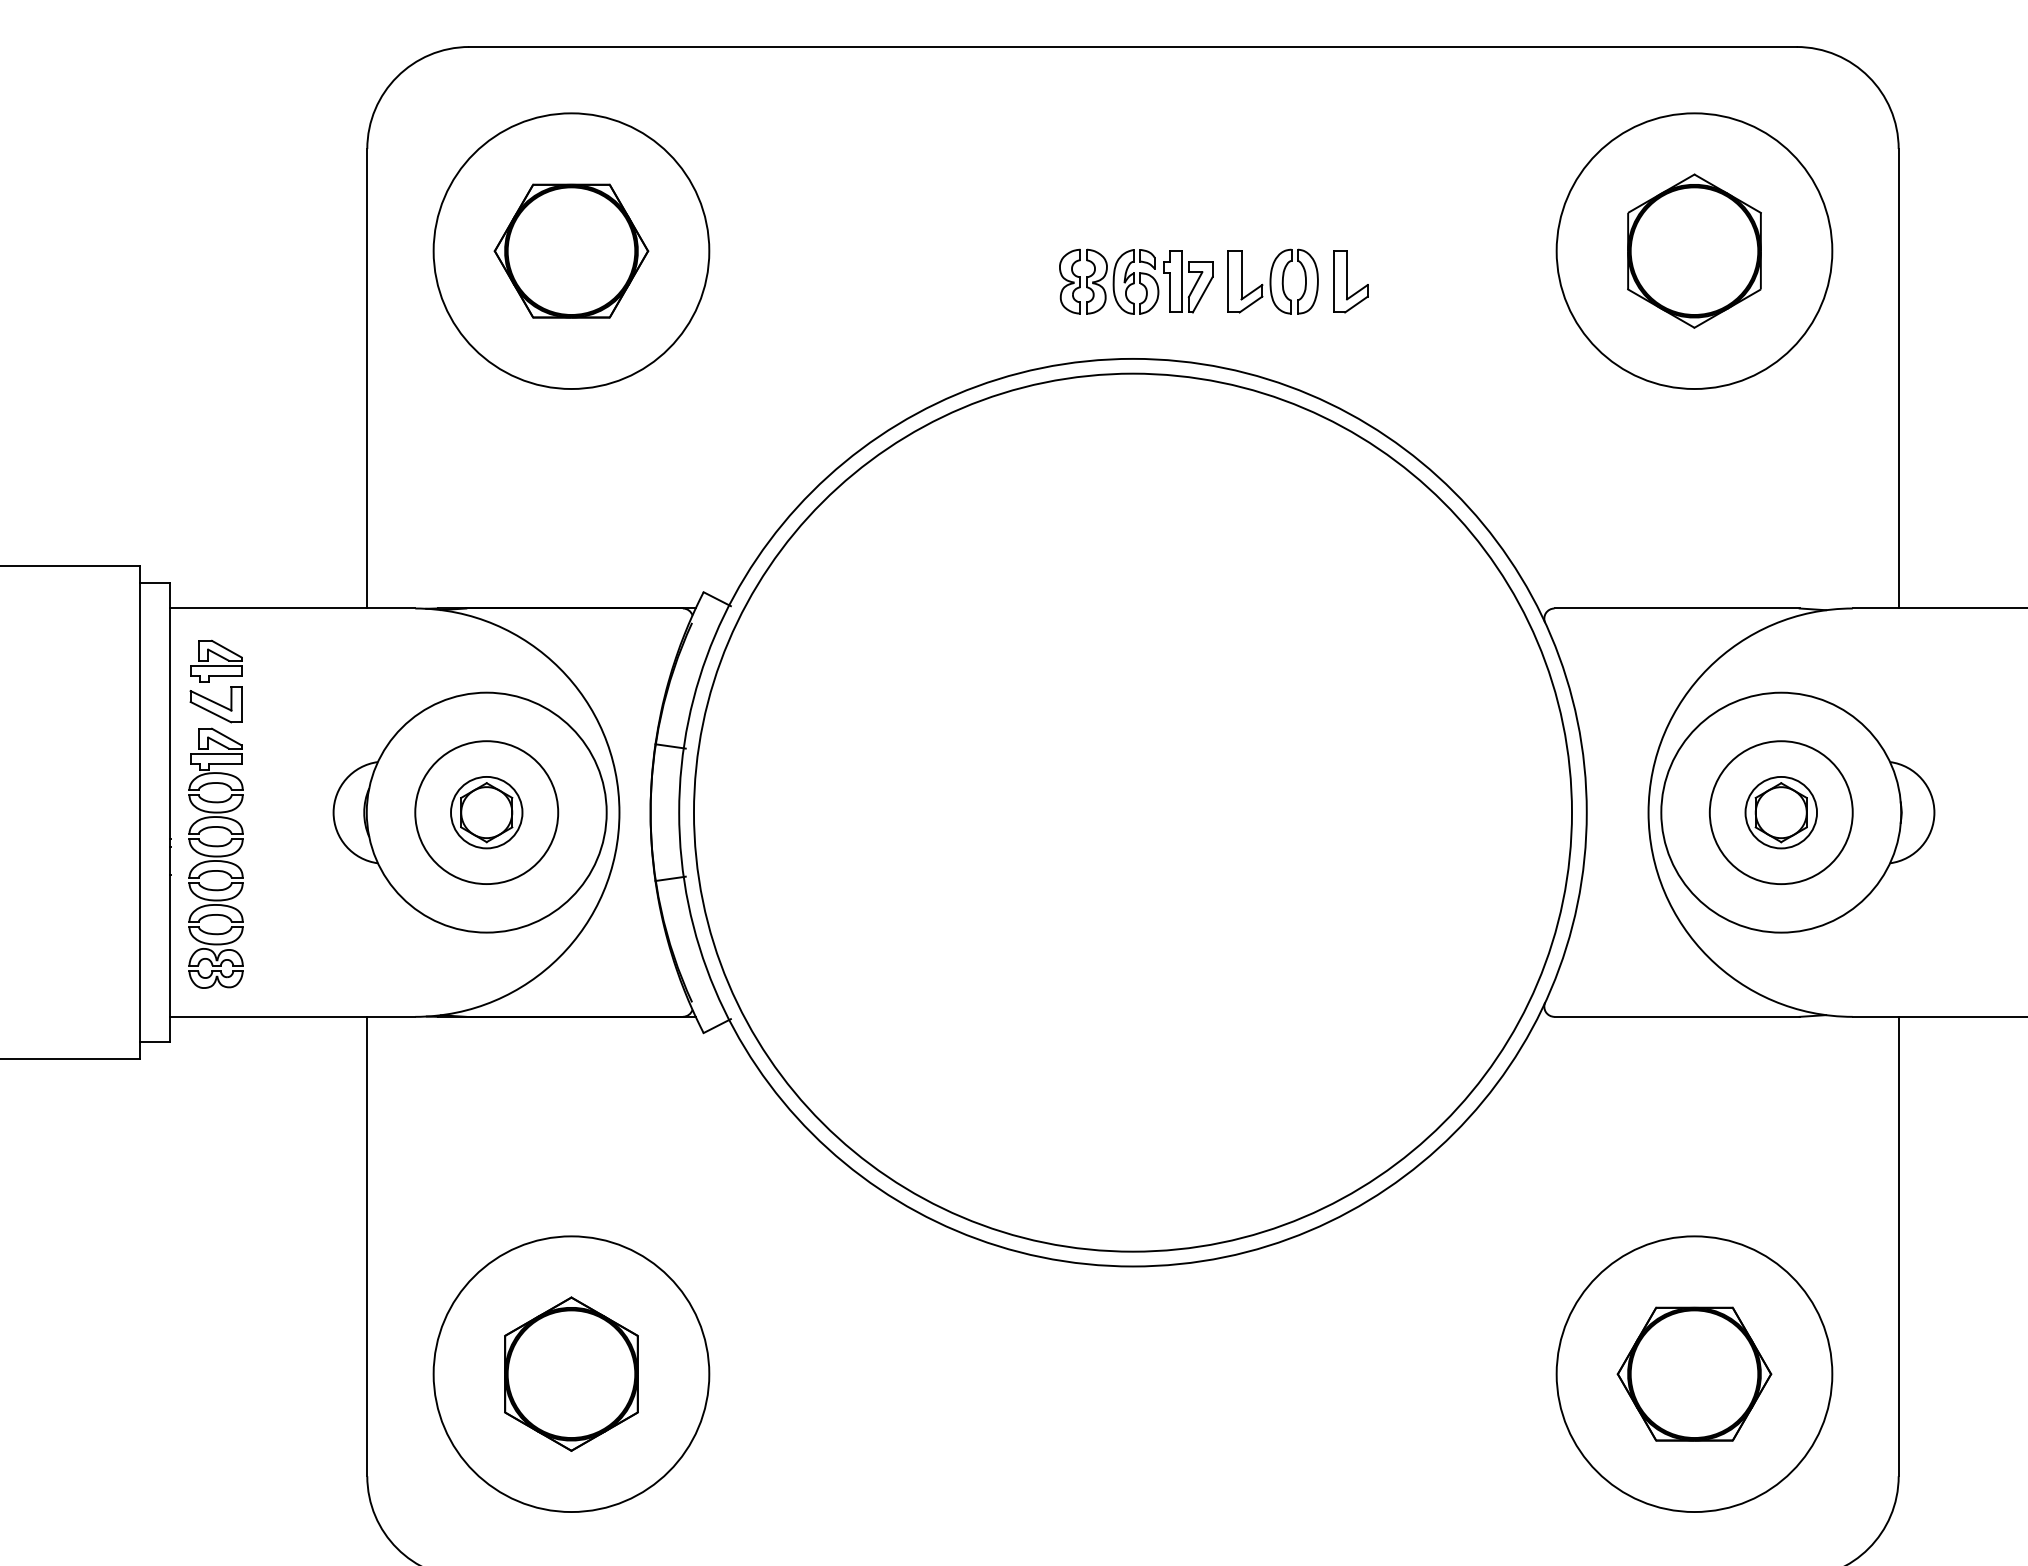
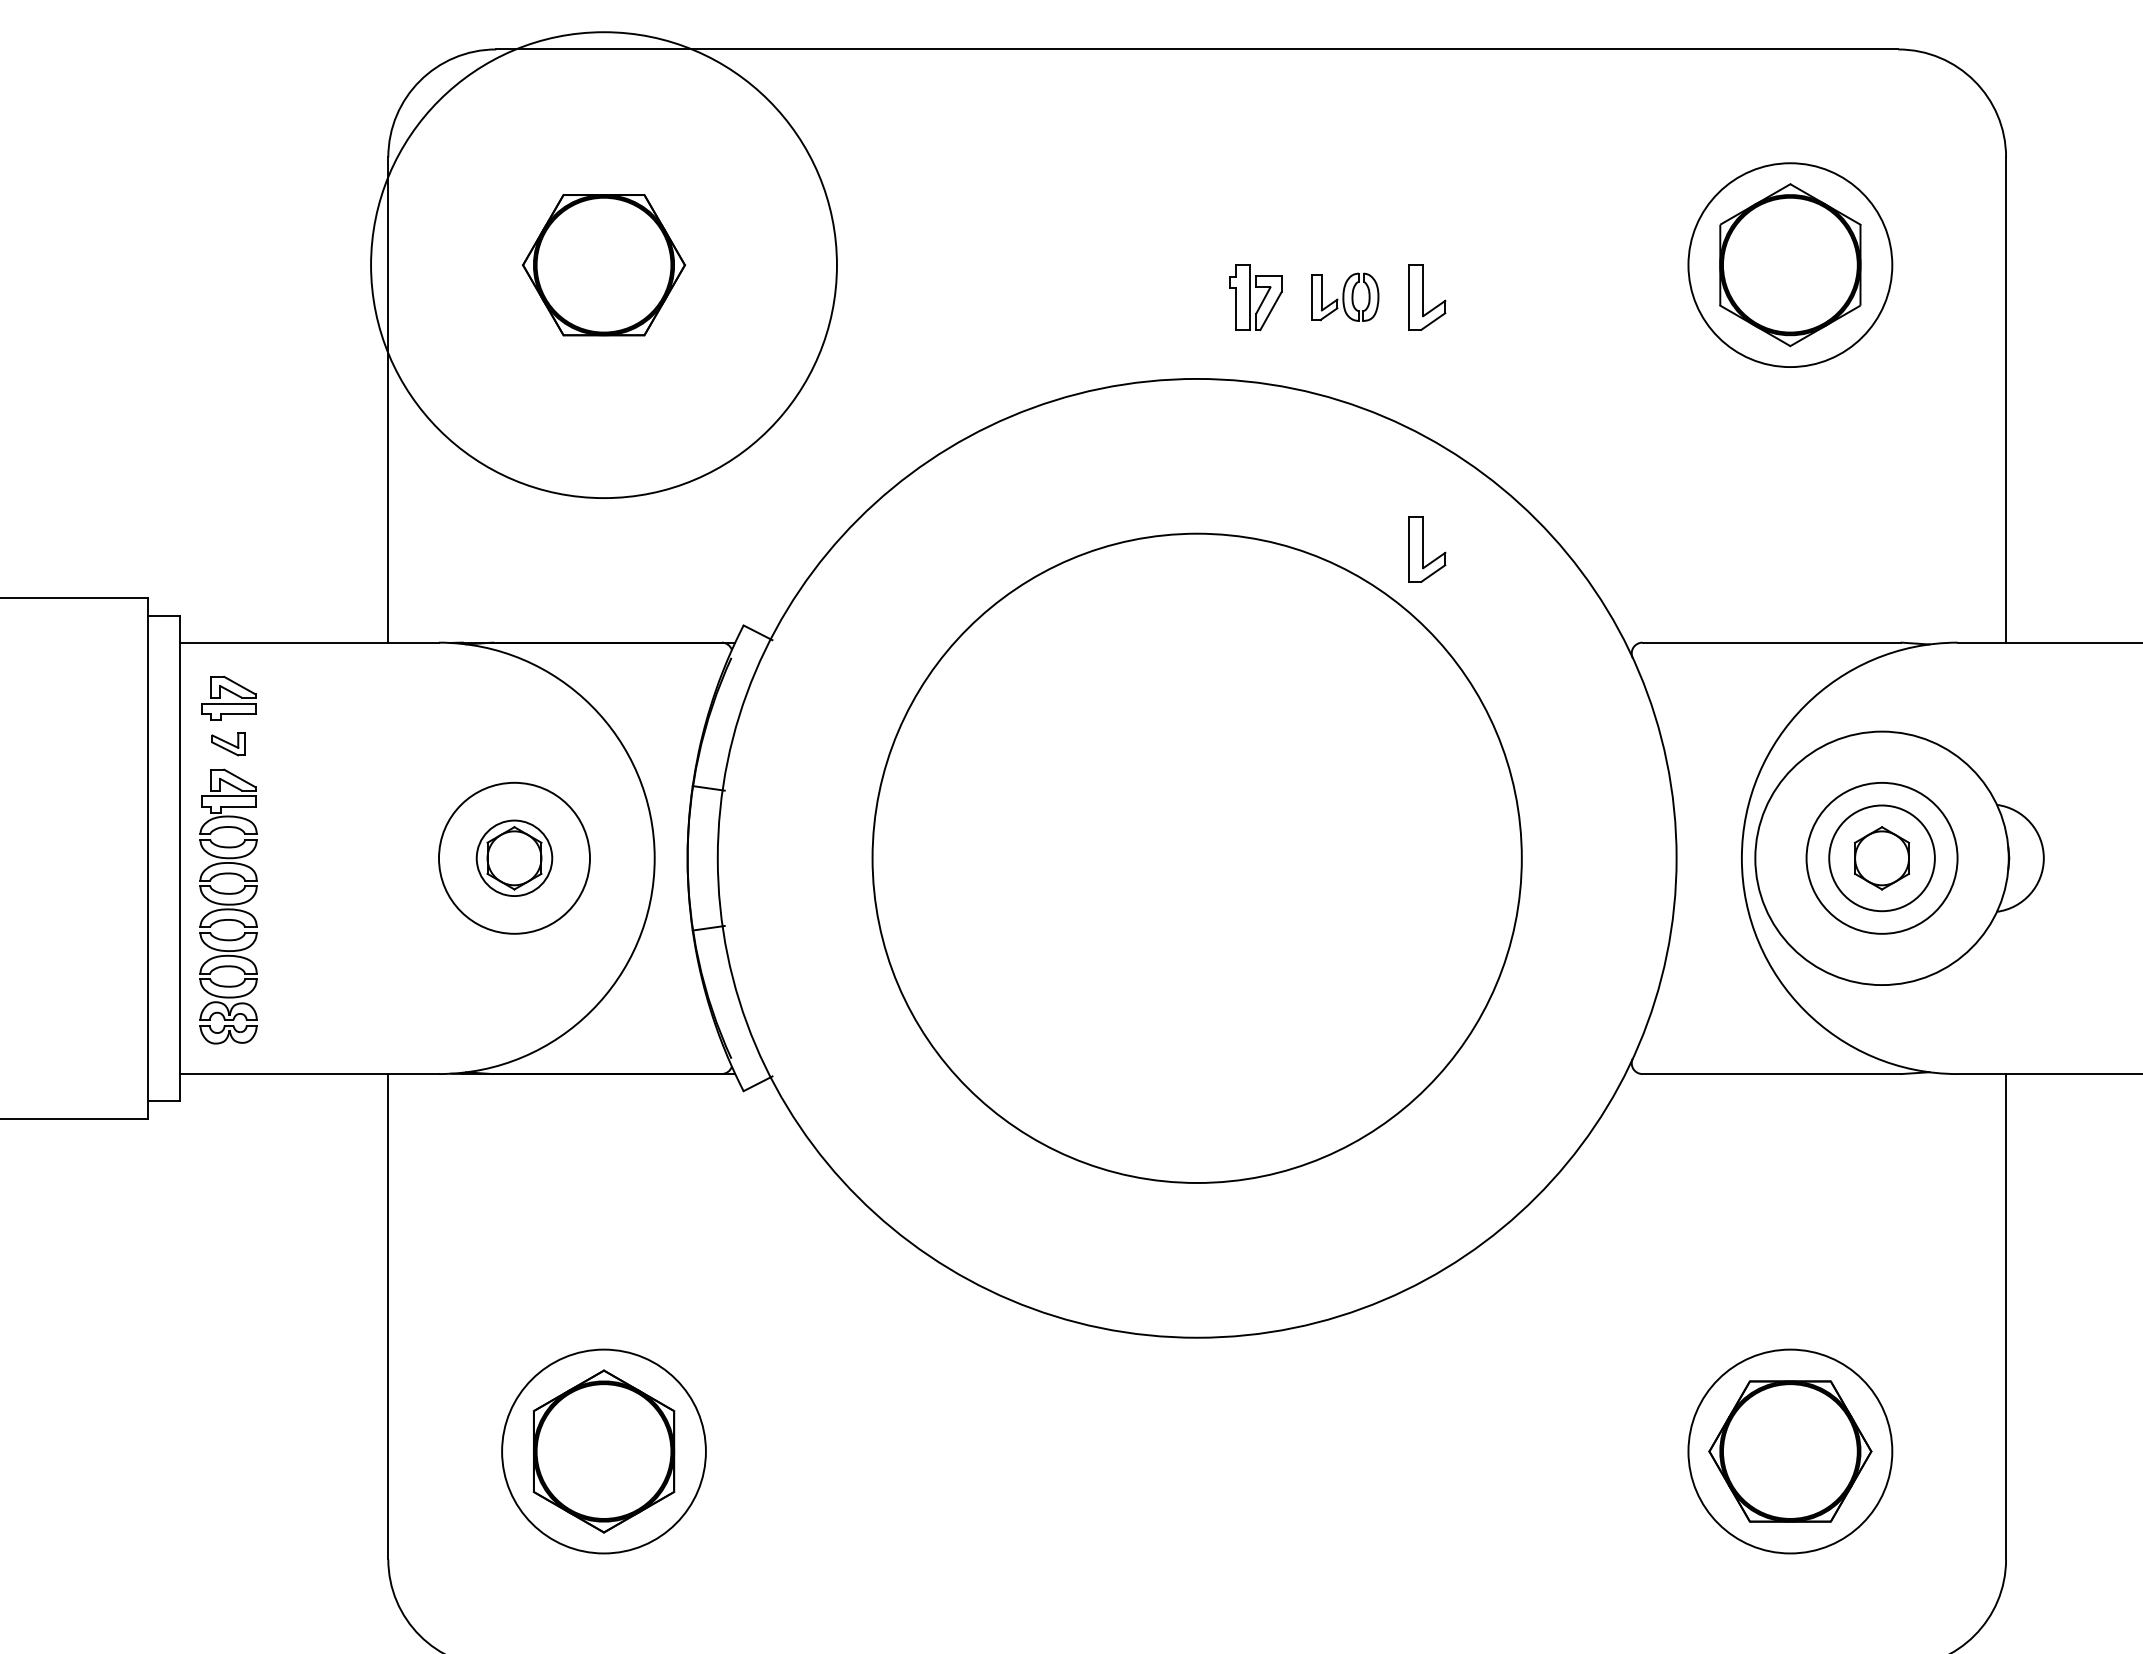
circle: (570, 250) -> (603, 264), size x1.6
circle: (1693, 250) -> (1789, 264), size x0.7
part: (1273, 280) -> (1345, 296), size x0.7
part: (1108, 281) -> (1171, 297), removed
part: (1350, 520) -> (1427, 549), added
part: (216, 703) -> (228, 743), size x0.6
part: (469, 811) -> (496, 857), removed
circle: (1132, 812) -> (1196, 858), size x0.7
circle: (1780, 812) -> (1881, 858), size x1.4
circle: (570, 1374) -> (603, 1451), size x0.7
circle: (1693, 1374) -> (1789, 1451), size x0.7

